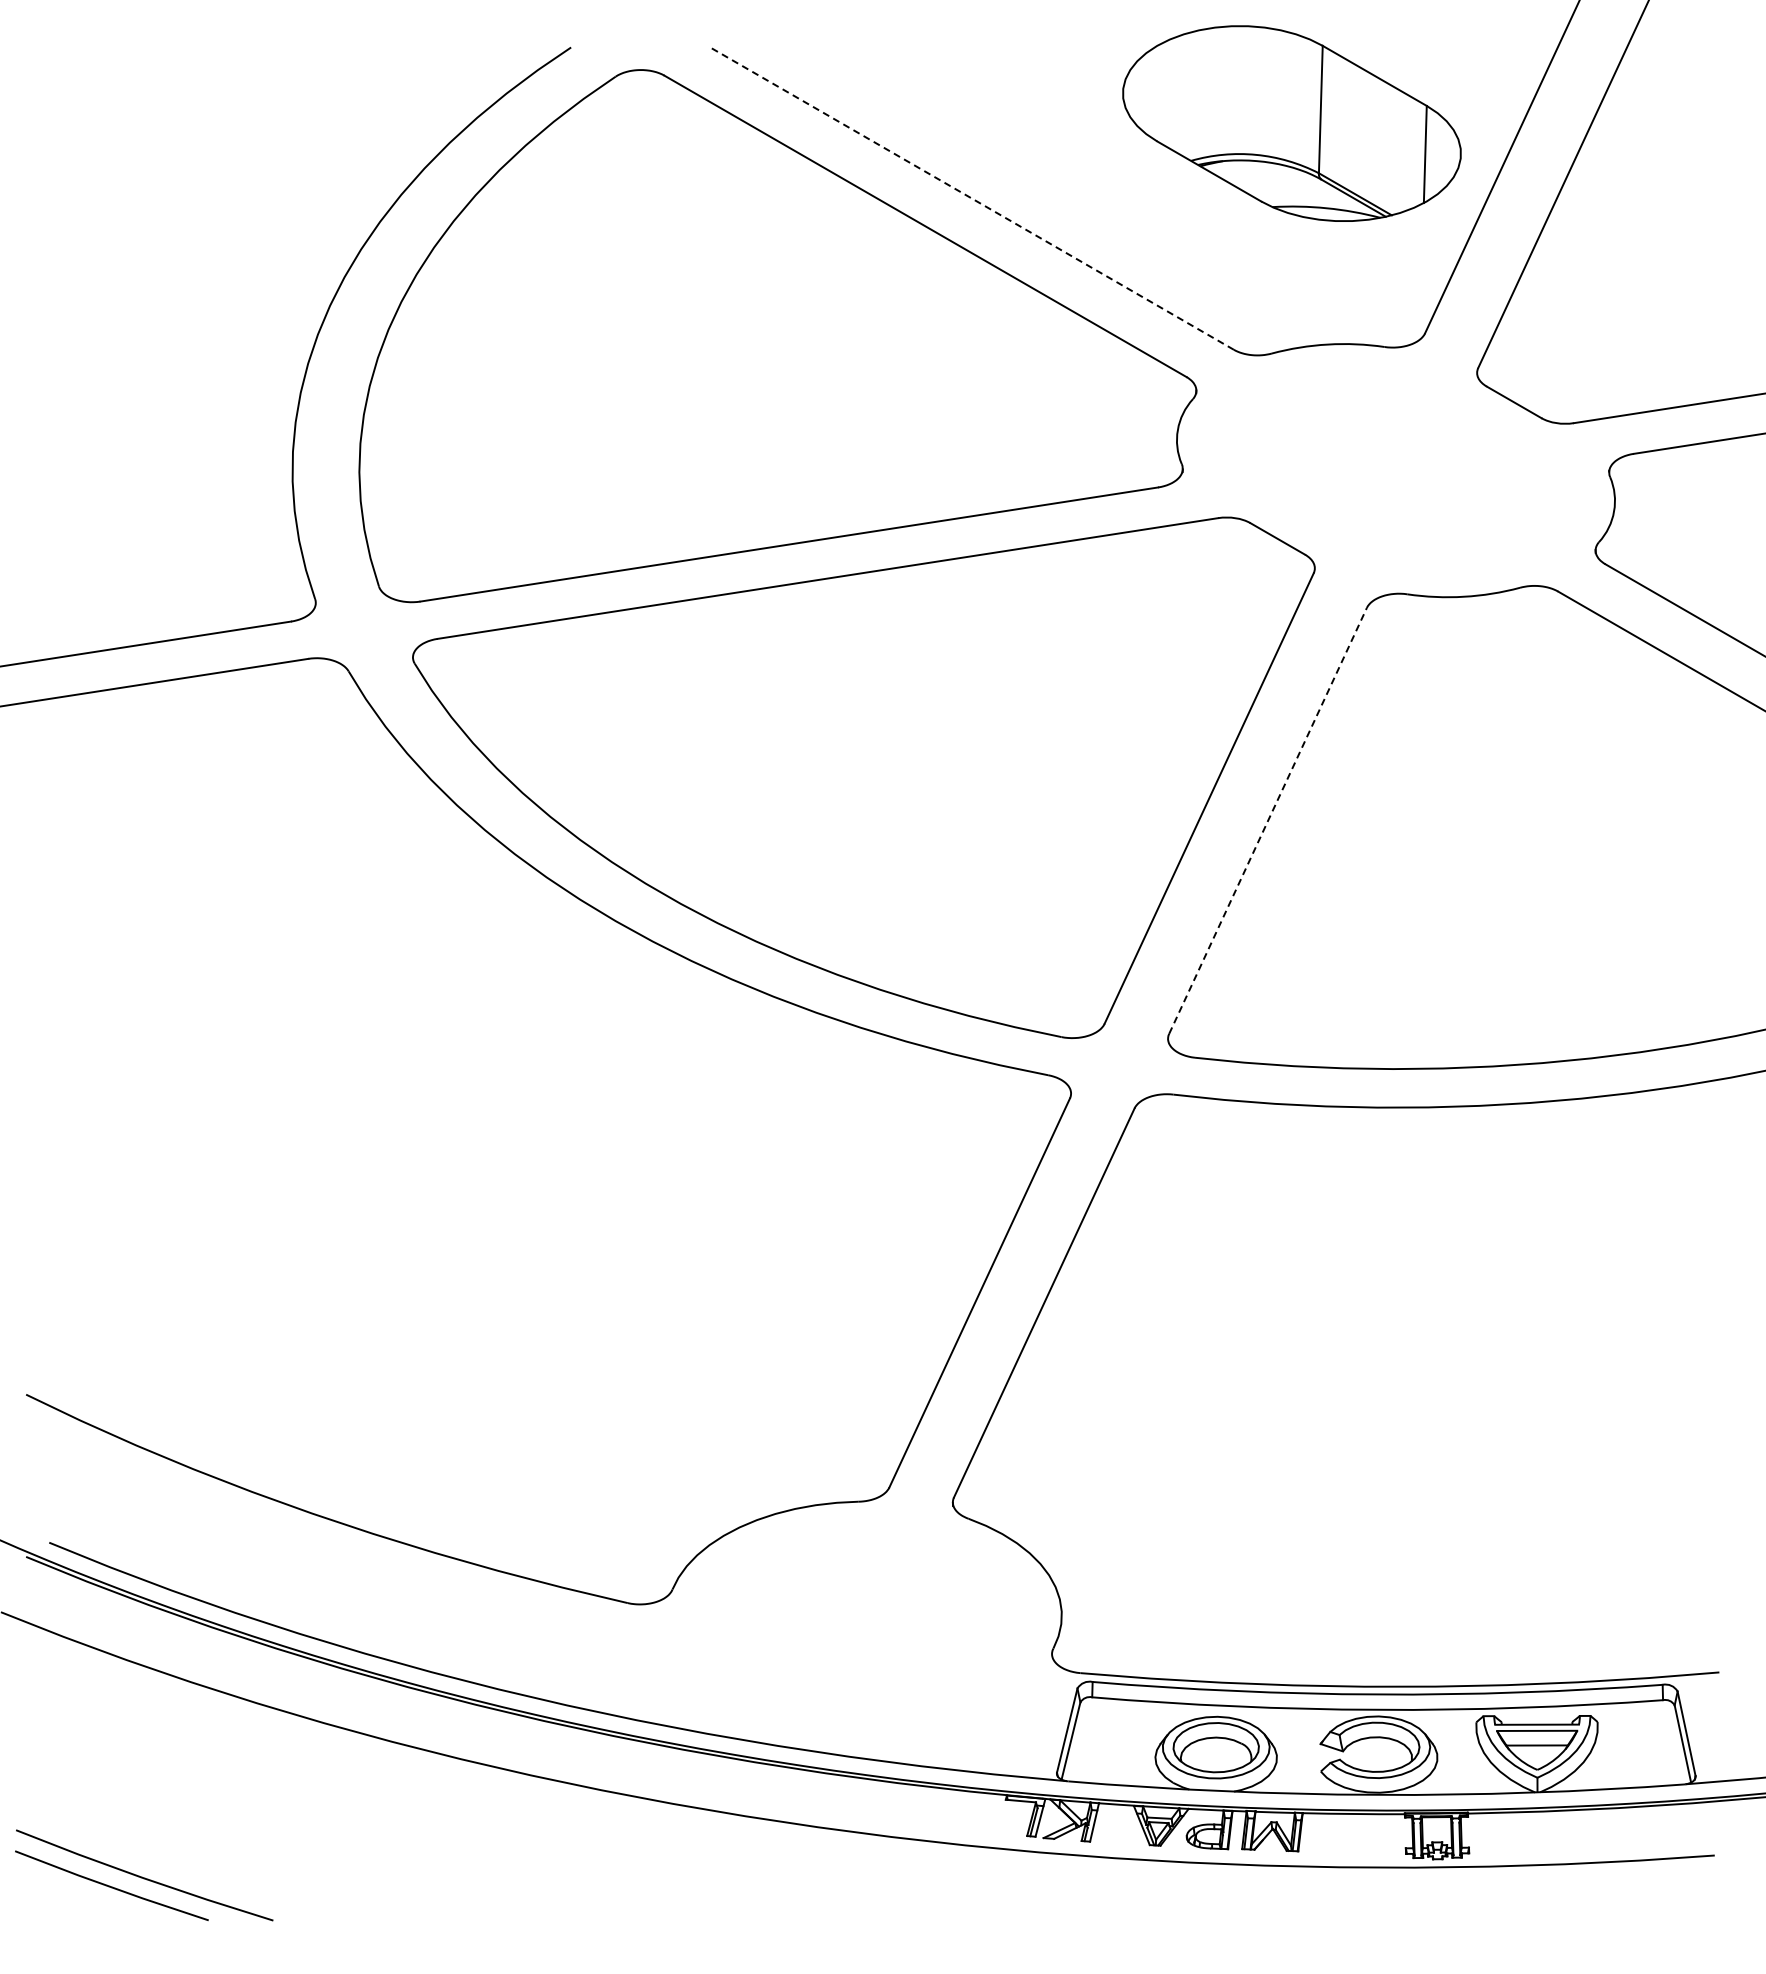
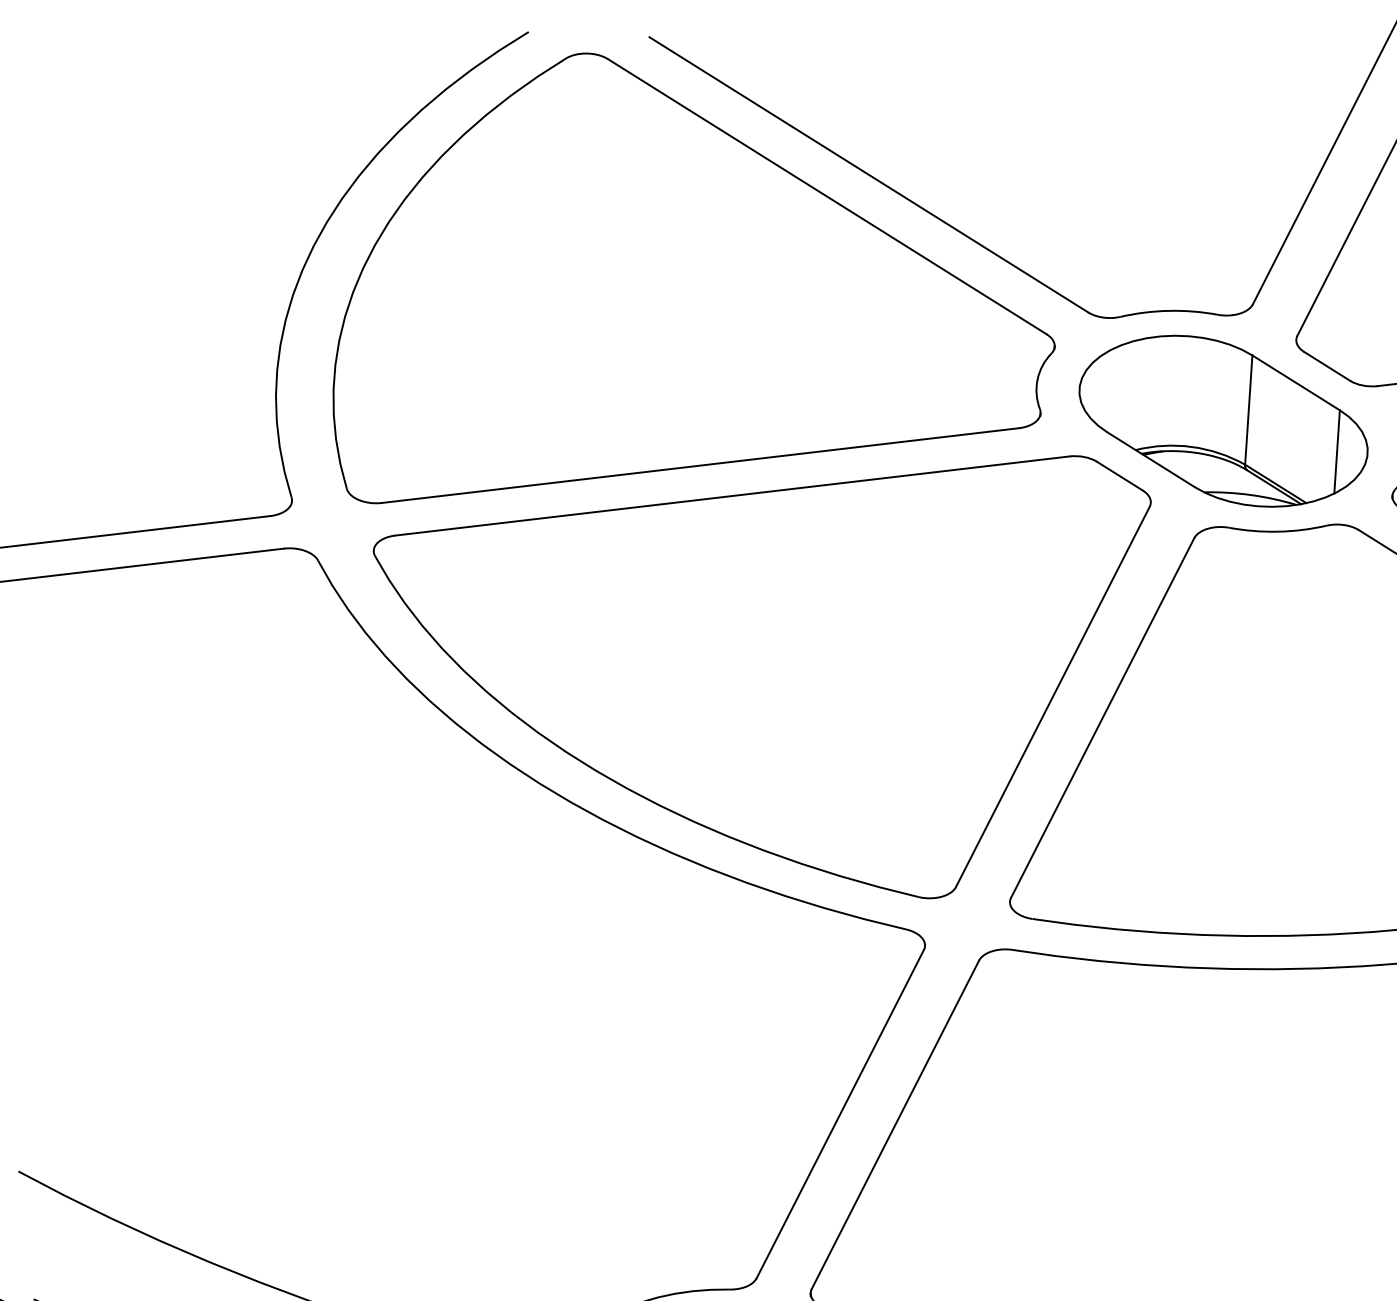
part: (1291, 123) -> (1223, 421), moved
line: (973, 199) -> (869, 175), dashed -> solid
line: (1268, 820) -> (1103, 717), dashed -> solid

